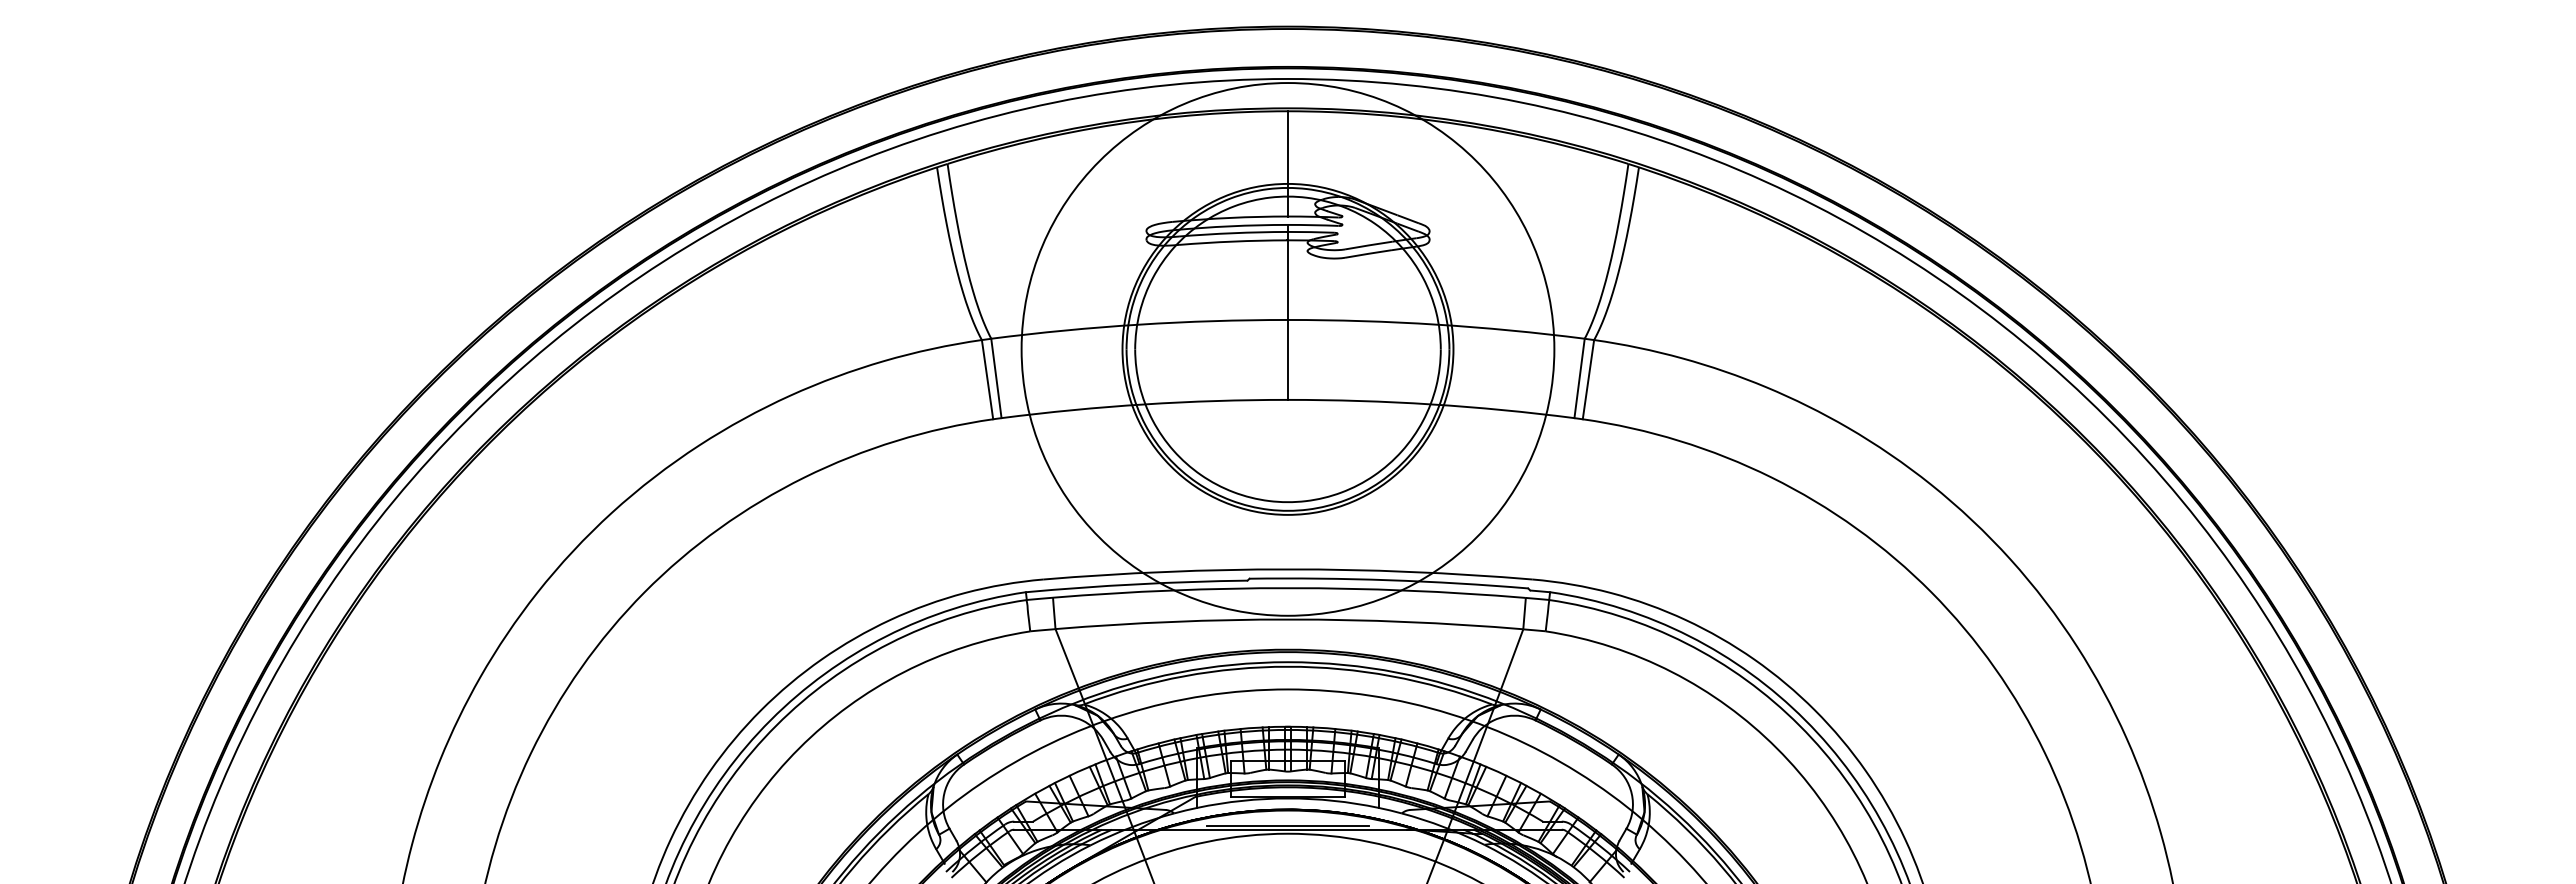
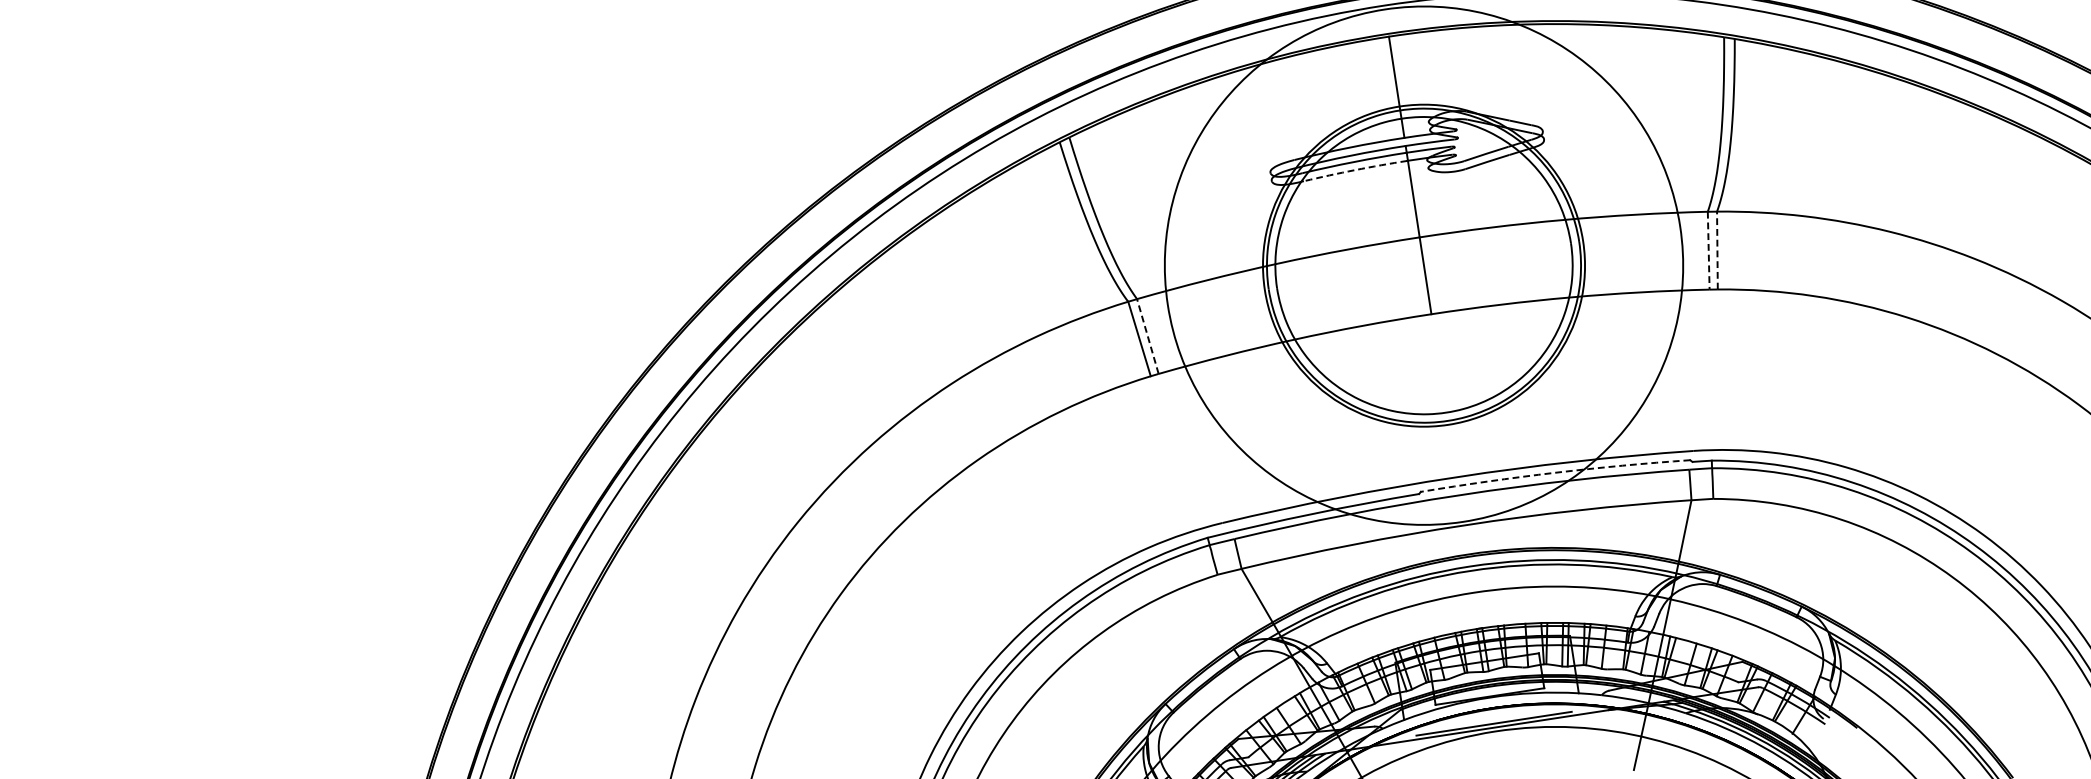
arc: (1233, 241) -> (1355, 169), solid -> dashed
line: (996, 377) -> (1147, 335), solid -> dashed
line: (1579, 378) -> (1708, 250), solid -> dashed
line: (1588, 379) -> (1717, 250), solid -> dashed
arc: (1389, 580) -> (1555, 472), solid -> dashed

